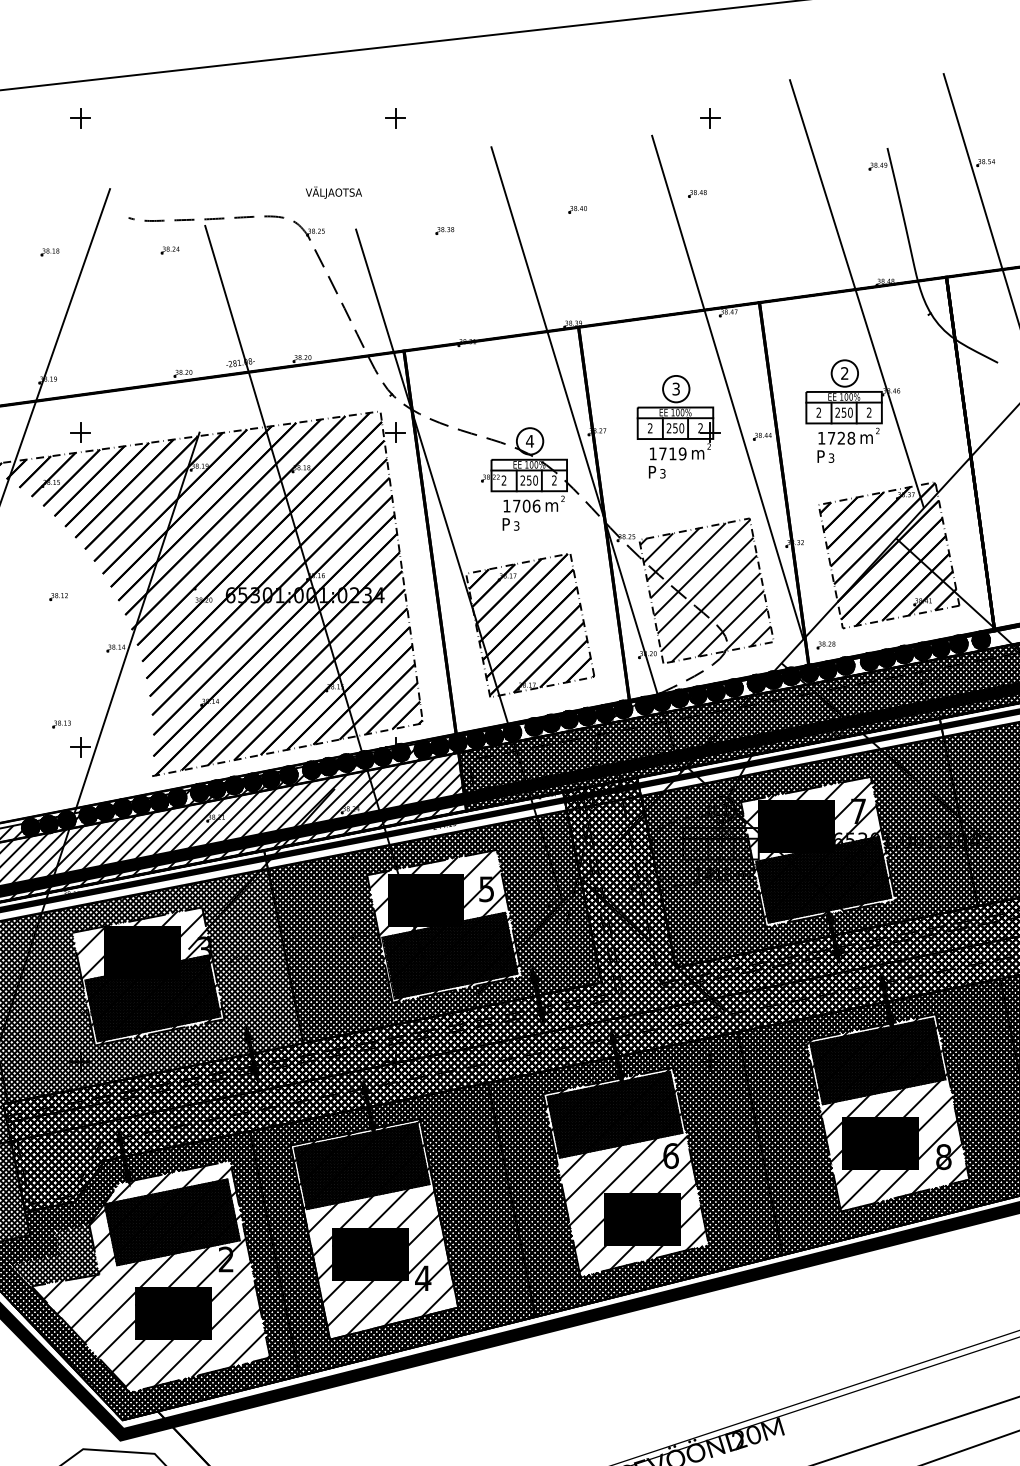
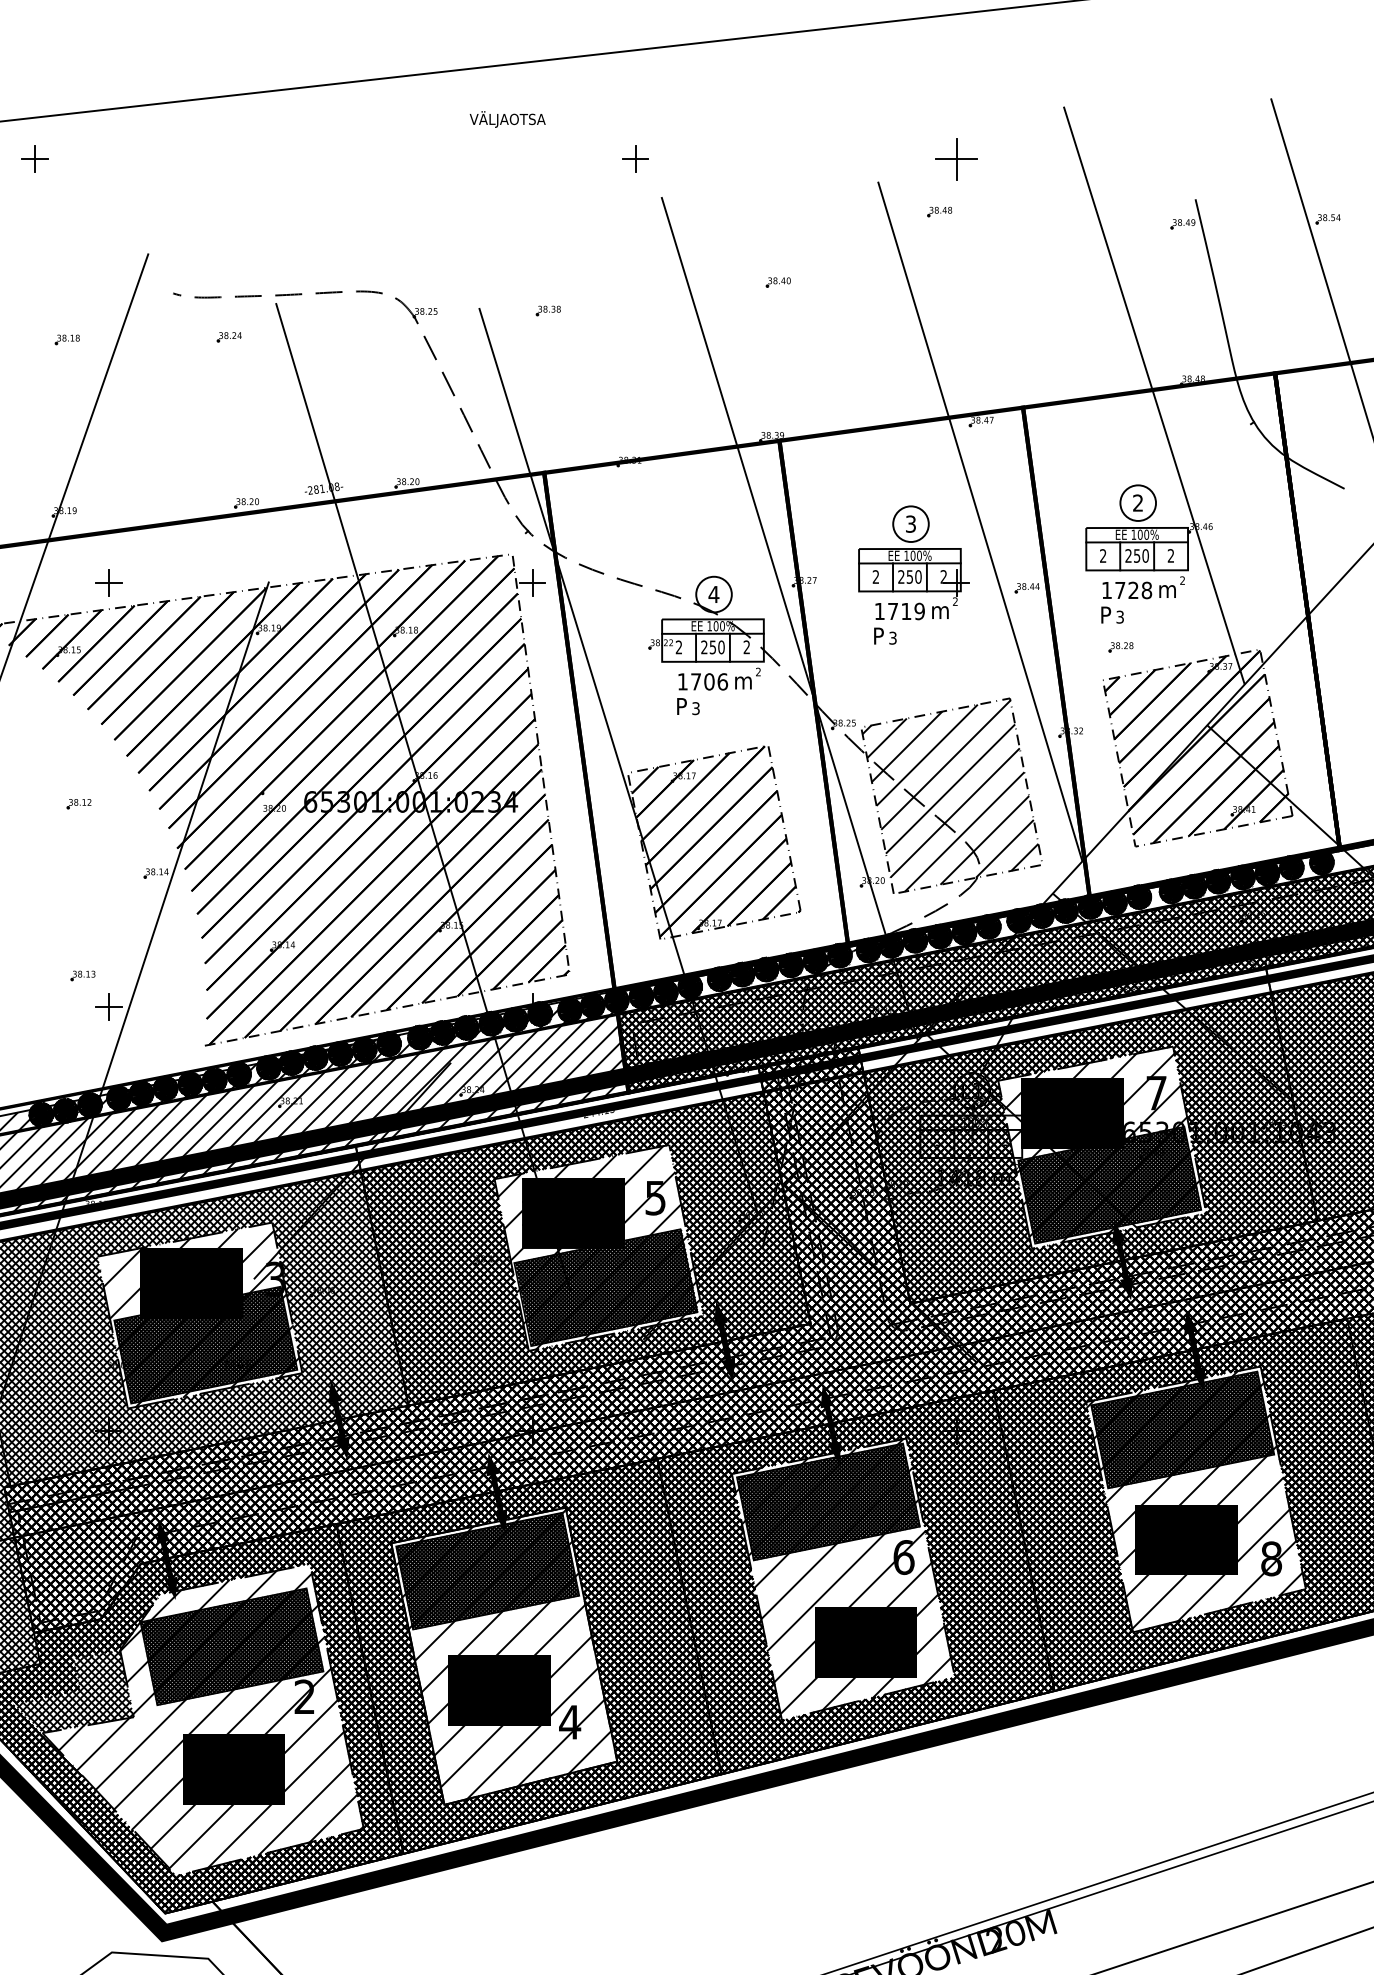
part: (80, 117) -> (34, 158), moved
part: (395, 117) -> (635, 158), moved
part: (710, 117) -> (956, 158), size x1.6
text: (333, 192) -> (507, 119), moved
part: (697, 193) -> (939, 211), moved
part: (444, 230) -> (547, 310), moved
part: (825, 645) -> (1120, 647), moved

